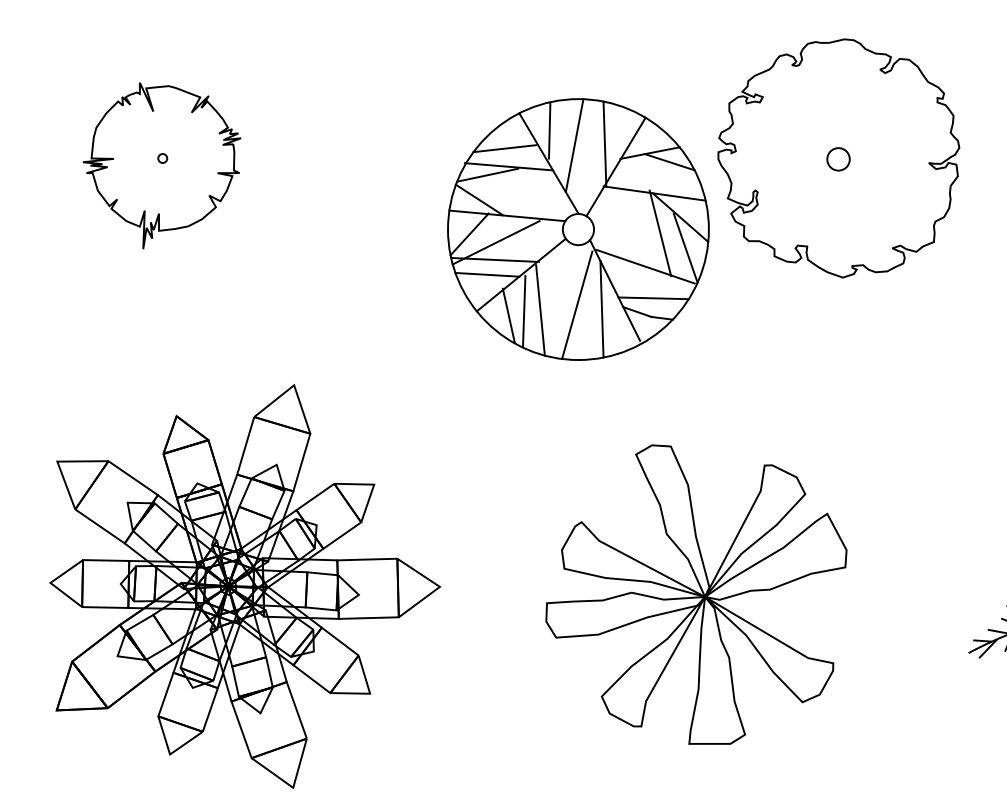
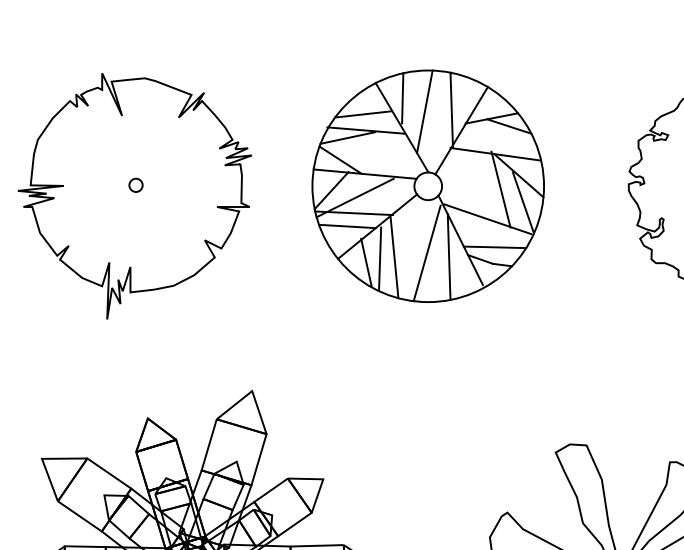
part: (161, 165) -> (134, 196), size x1.67
part: (578, 229) -> (428, 186), moved

